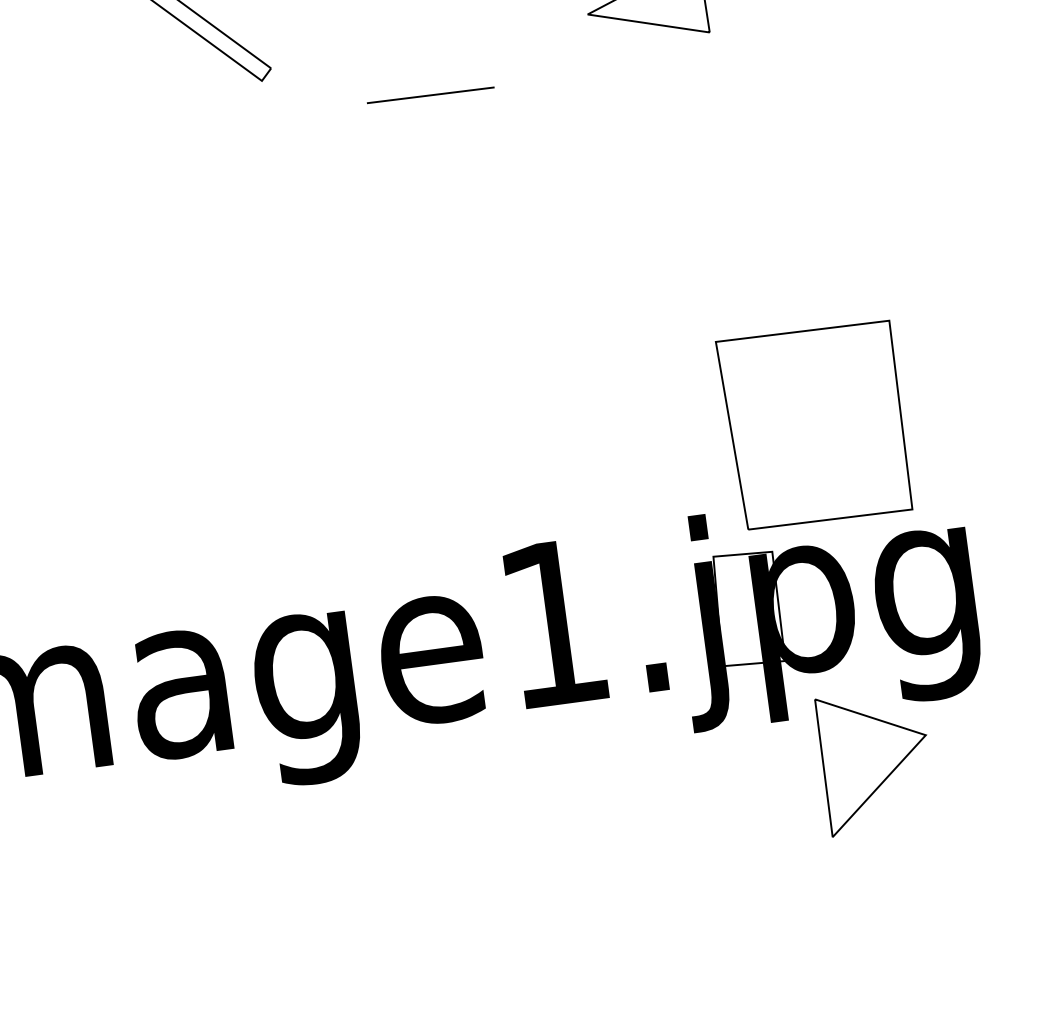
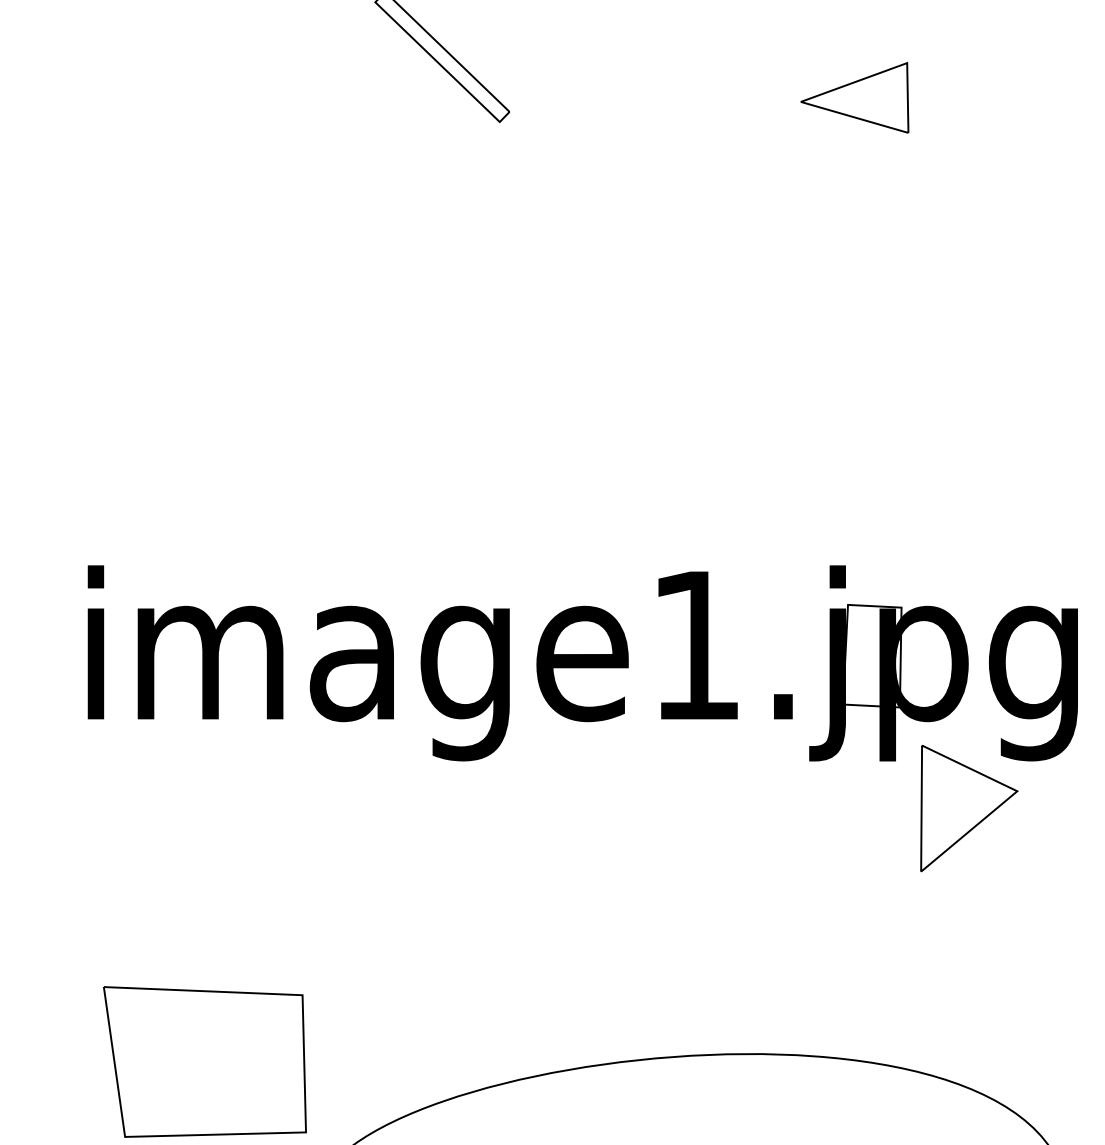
line: (430, 95) -> (649, 155), removed
part: (815, 425) -> (955, 499), removed

